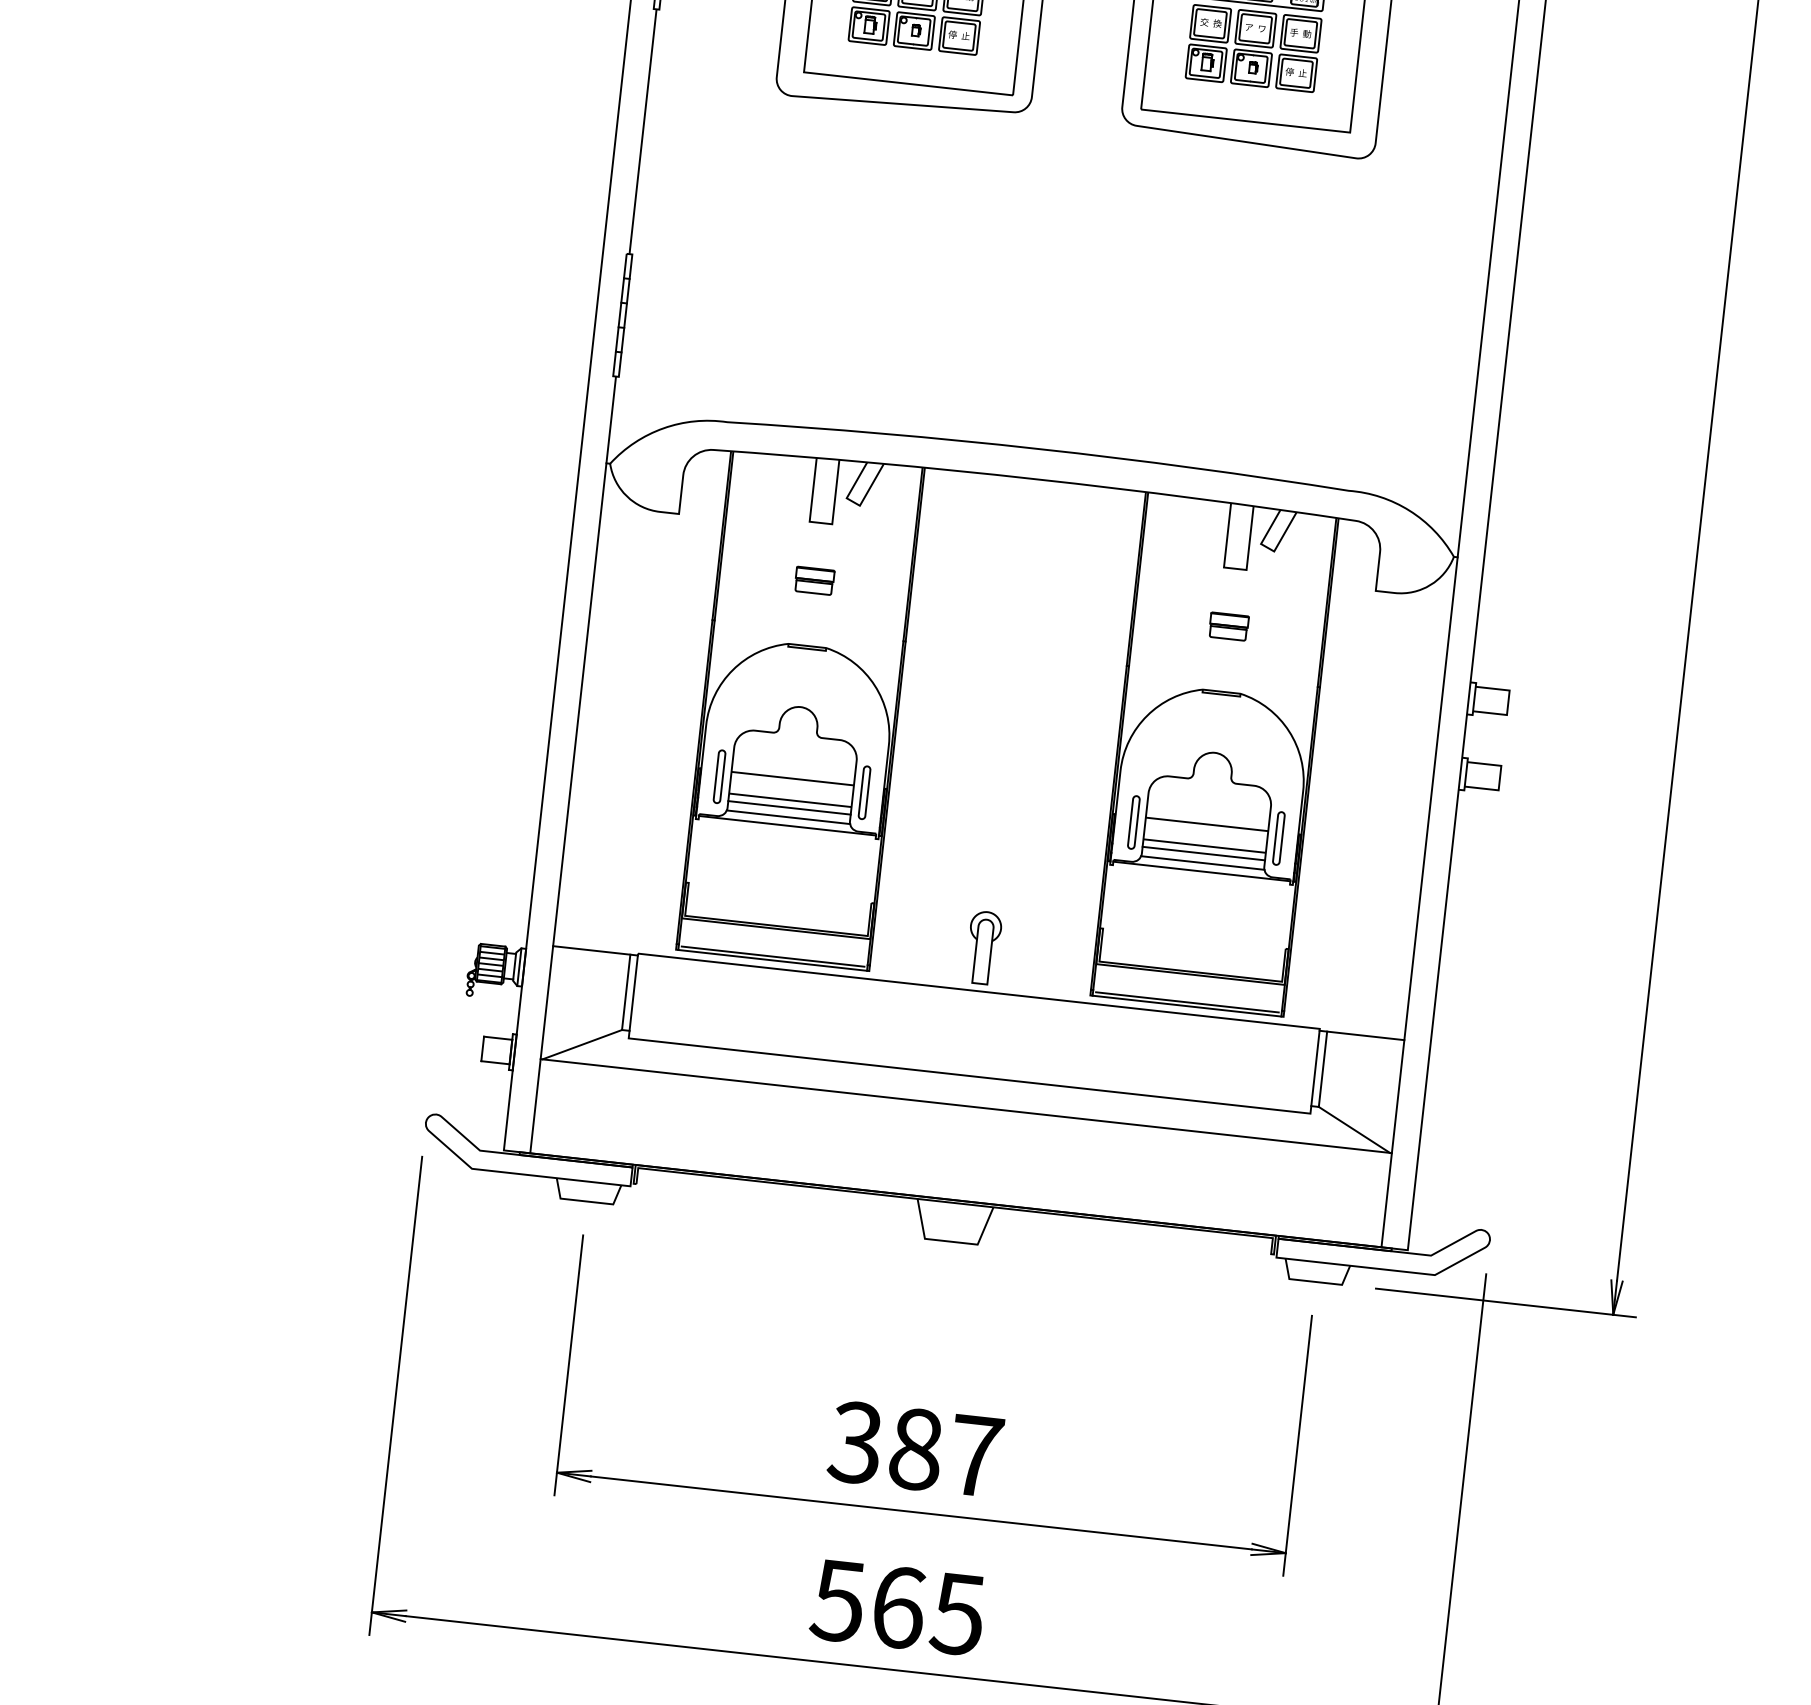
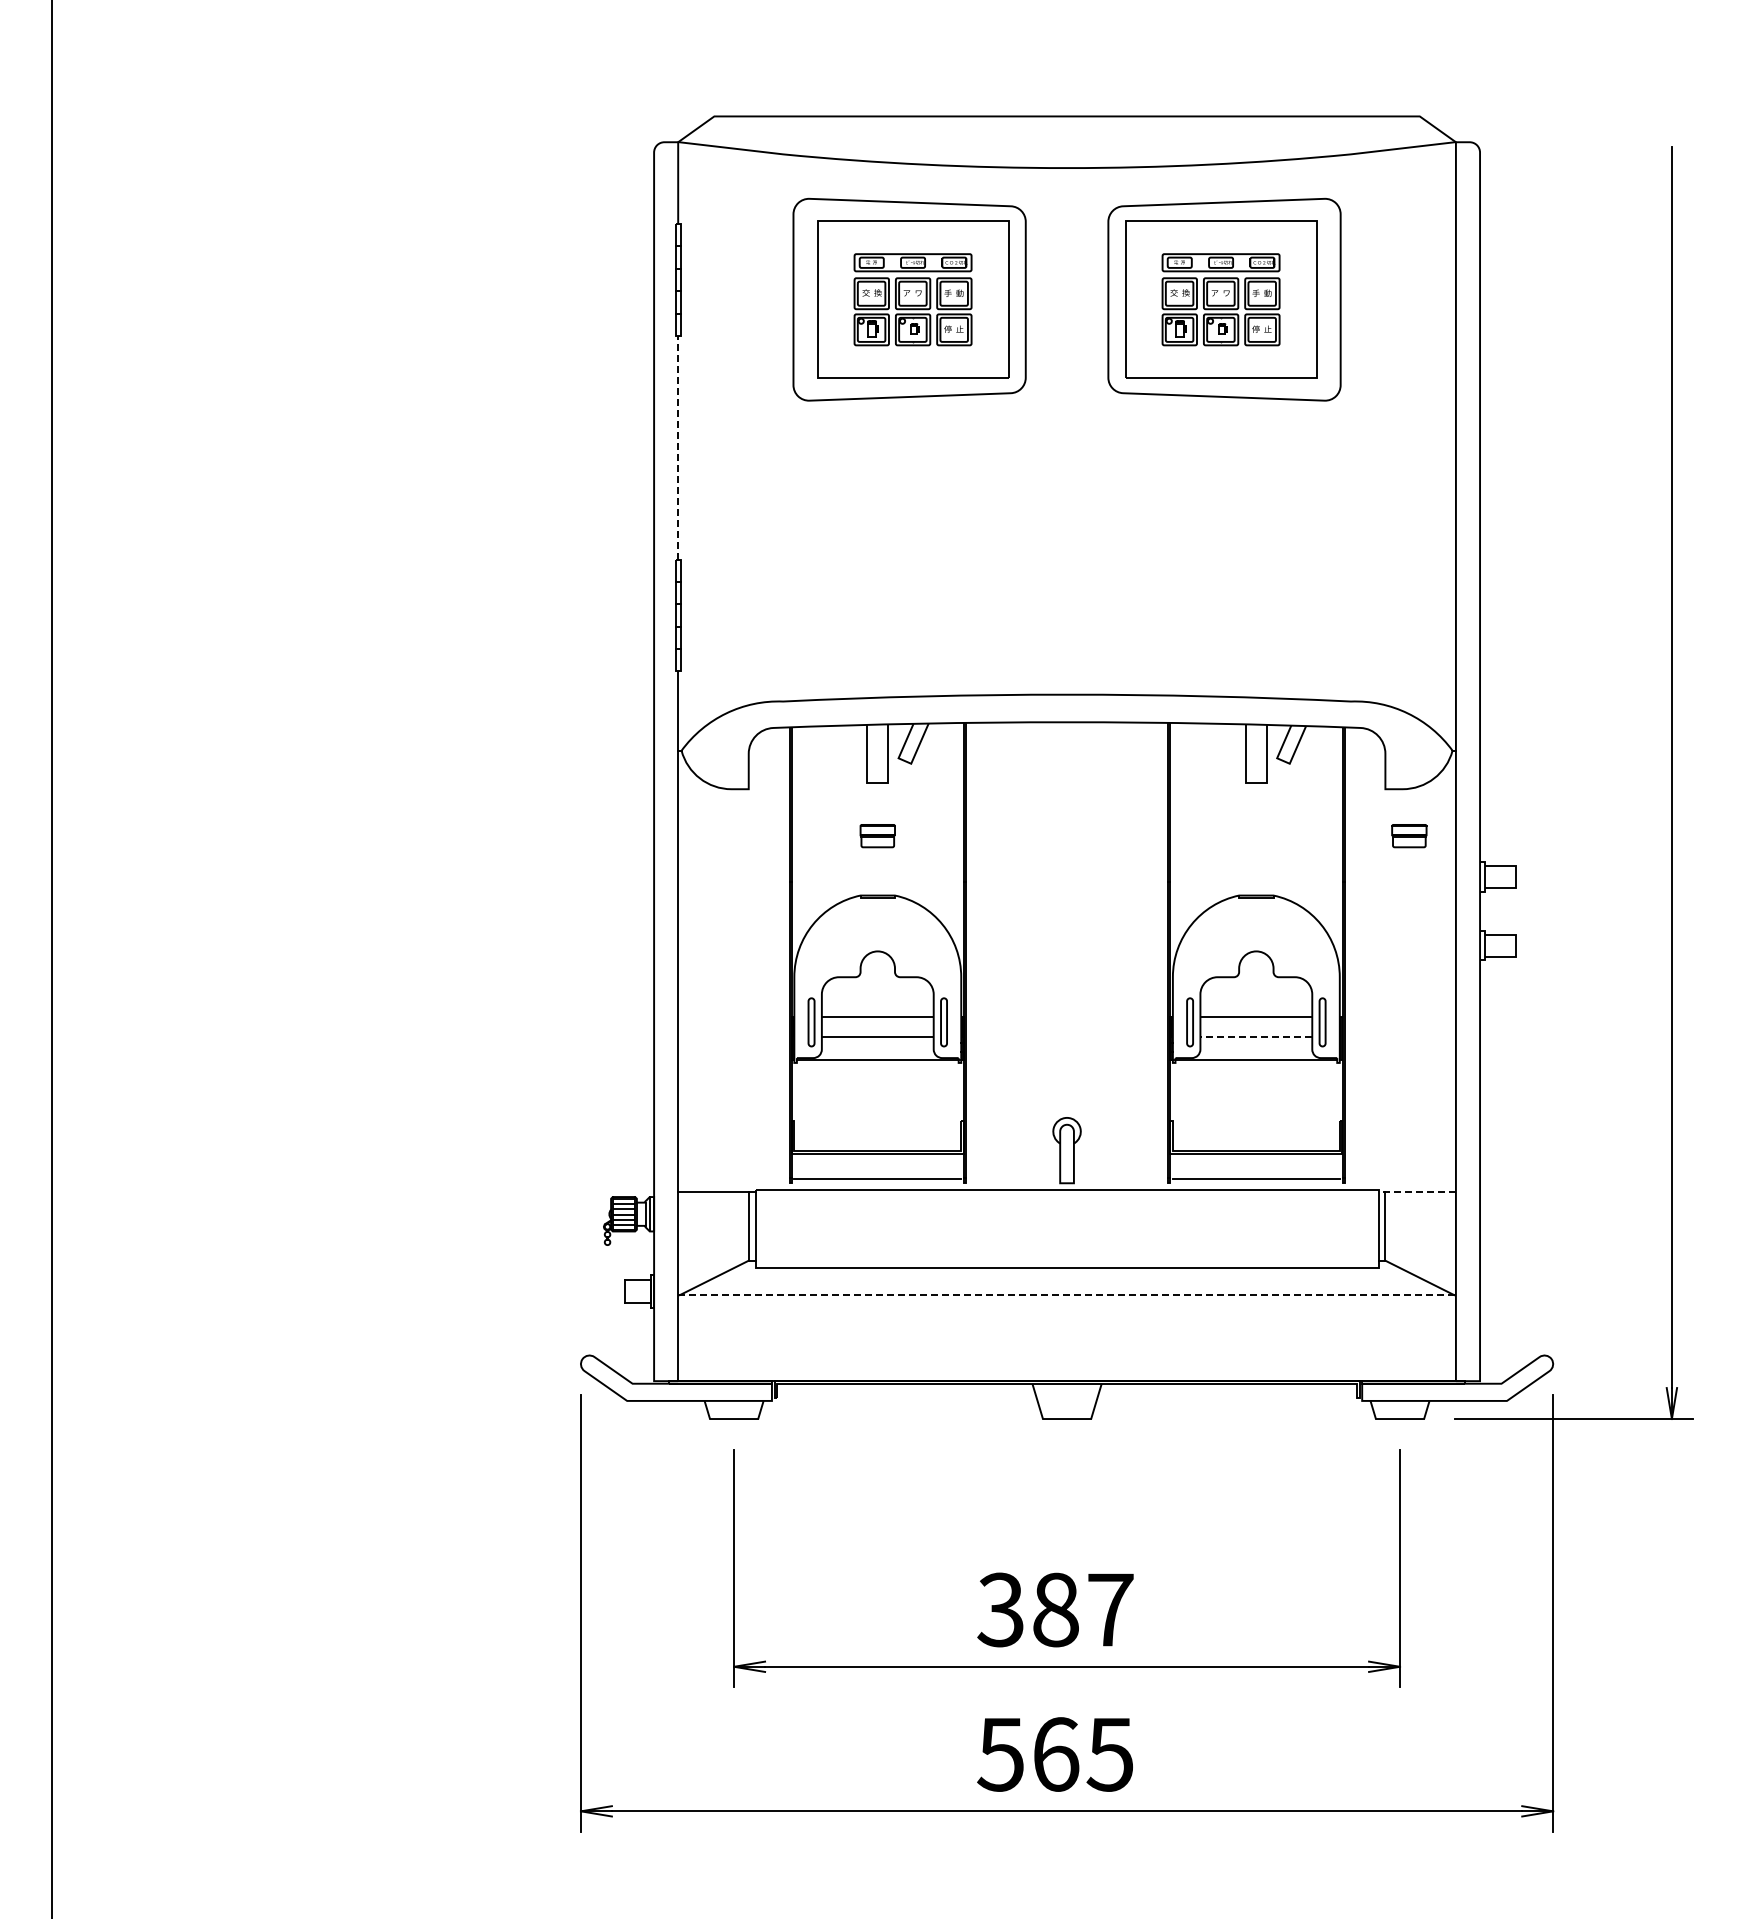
line: (643, 131) -> (678, 447), solid -> dashed
part: (1229, 627) -> (1409, 836), moved
line: (789, 807) -> (877, 1043), removed
line: (788, 817) -> (877, 1052), removed
line: (1204, 845) -> (1256, 1036), solid -> dashed
line: (1203, 853) -> (1256, 1043), removed
line: (1202, 863) -> (1256, 1052), removed
line: (772, 959) -> (877, 1182), removed
line: (1187, 1005) -> (1256, 1182), removed
line: (1362, 1035) -> (1417, 1191), solid -> dashed
line: (966, 1106) -> (1067, 1295), solid -> dashed

